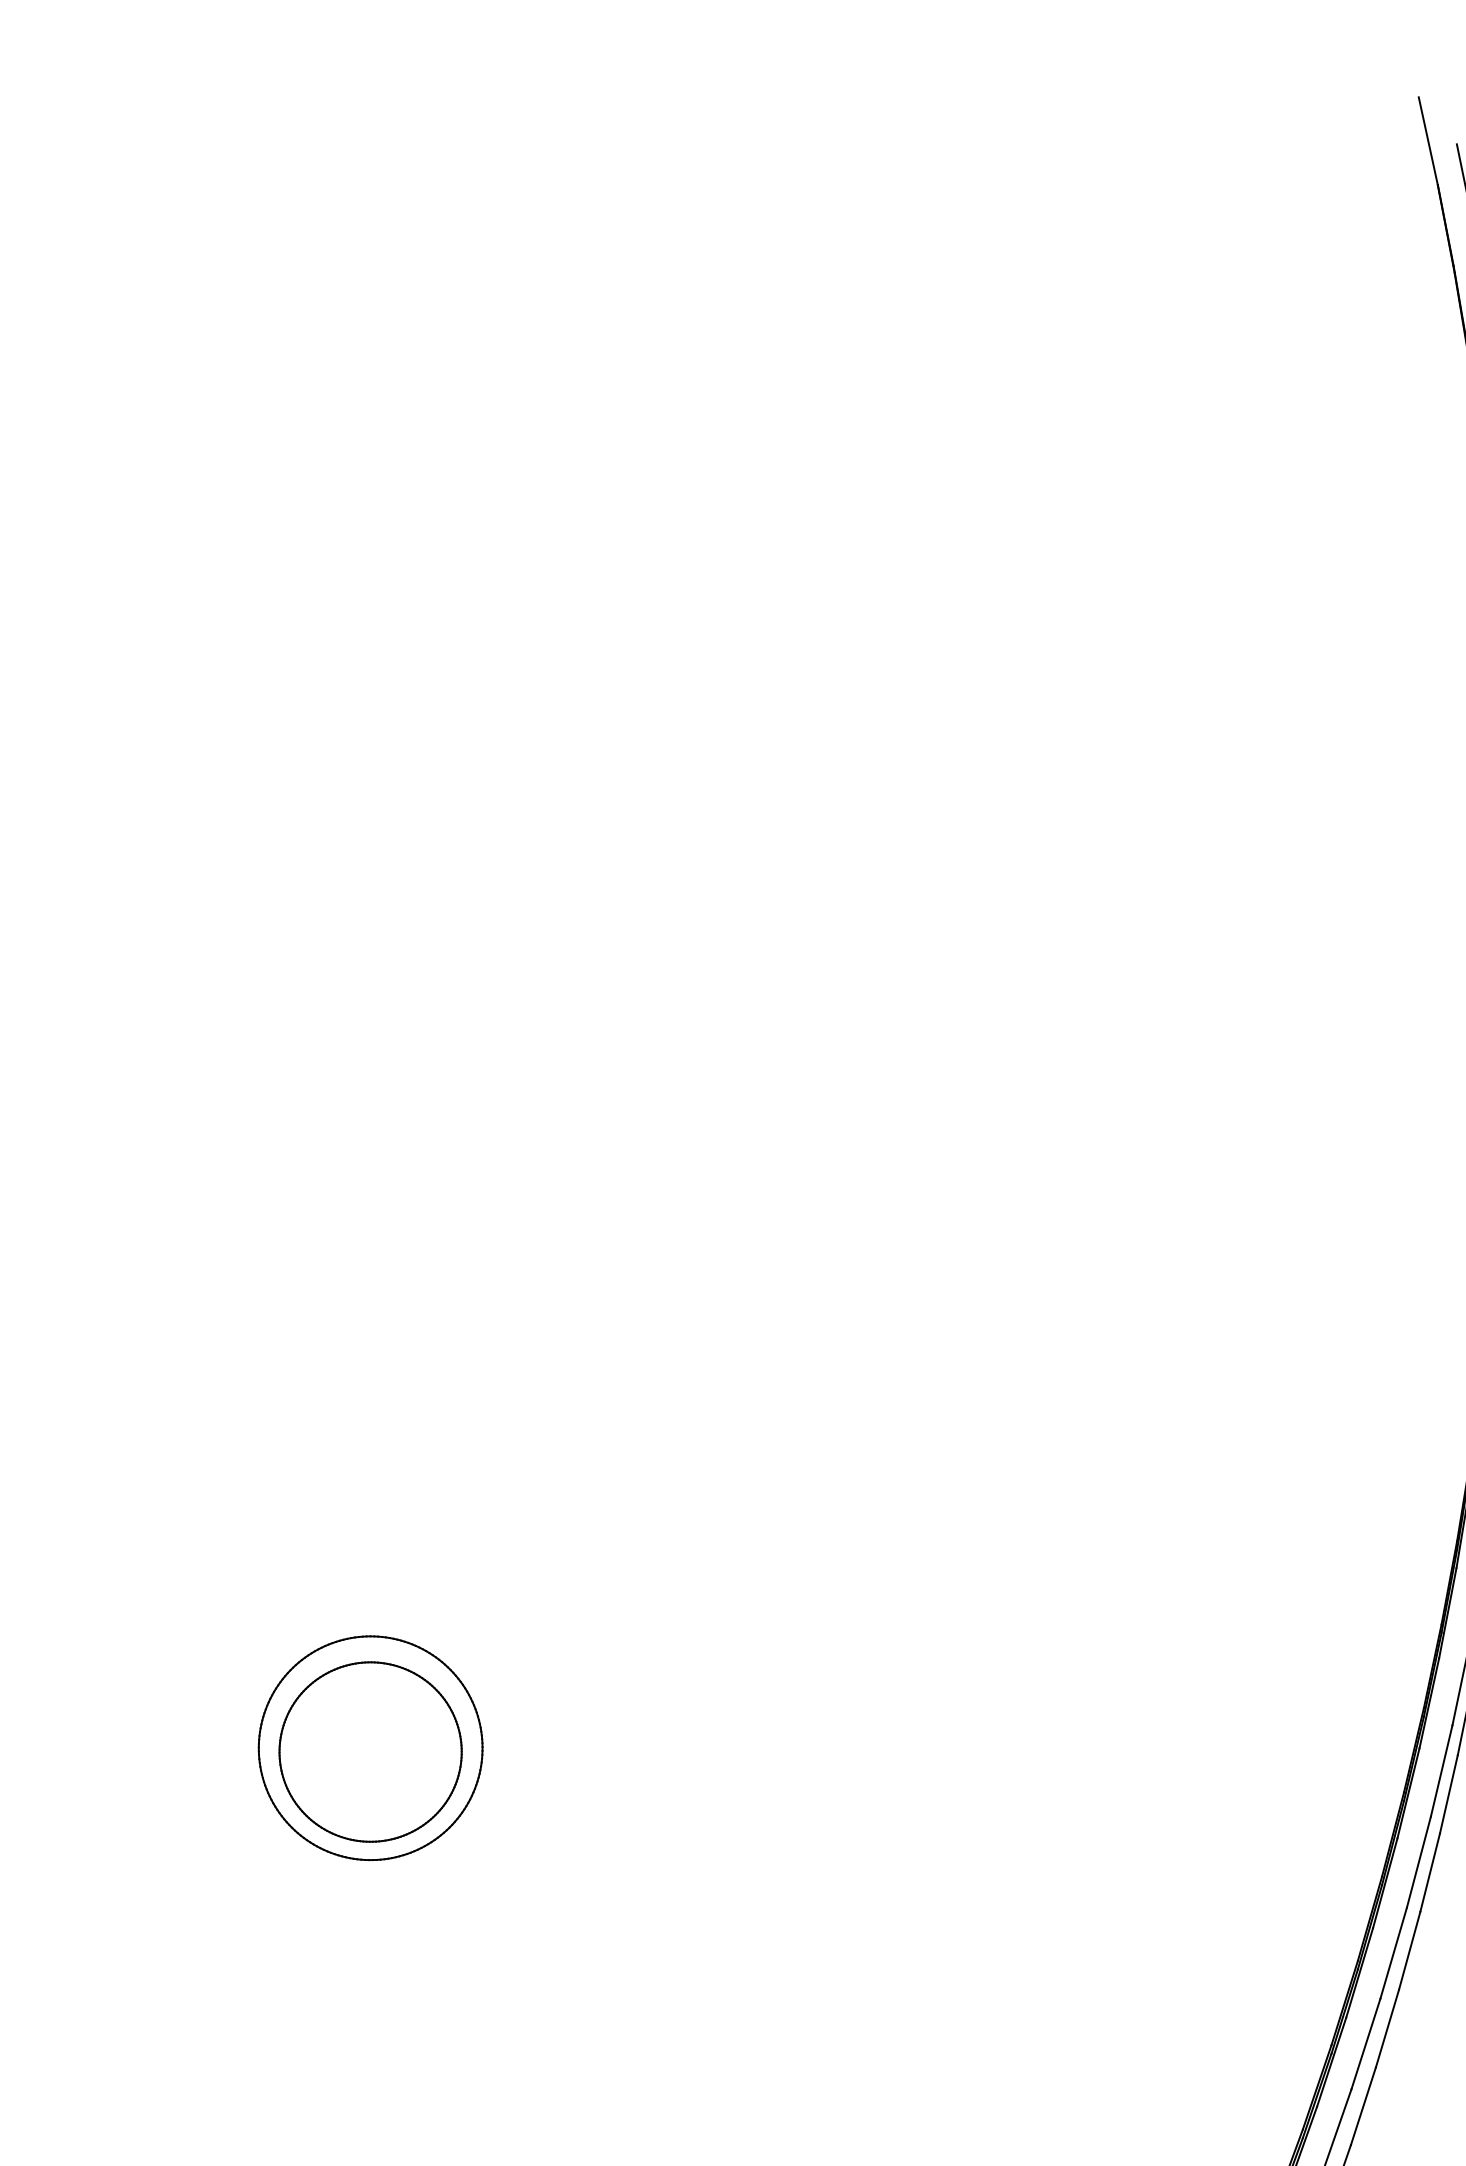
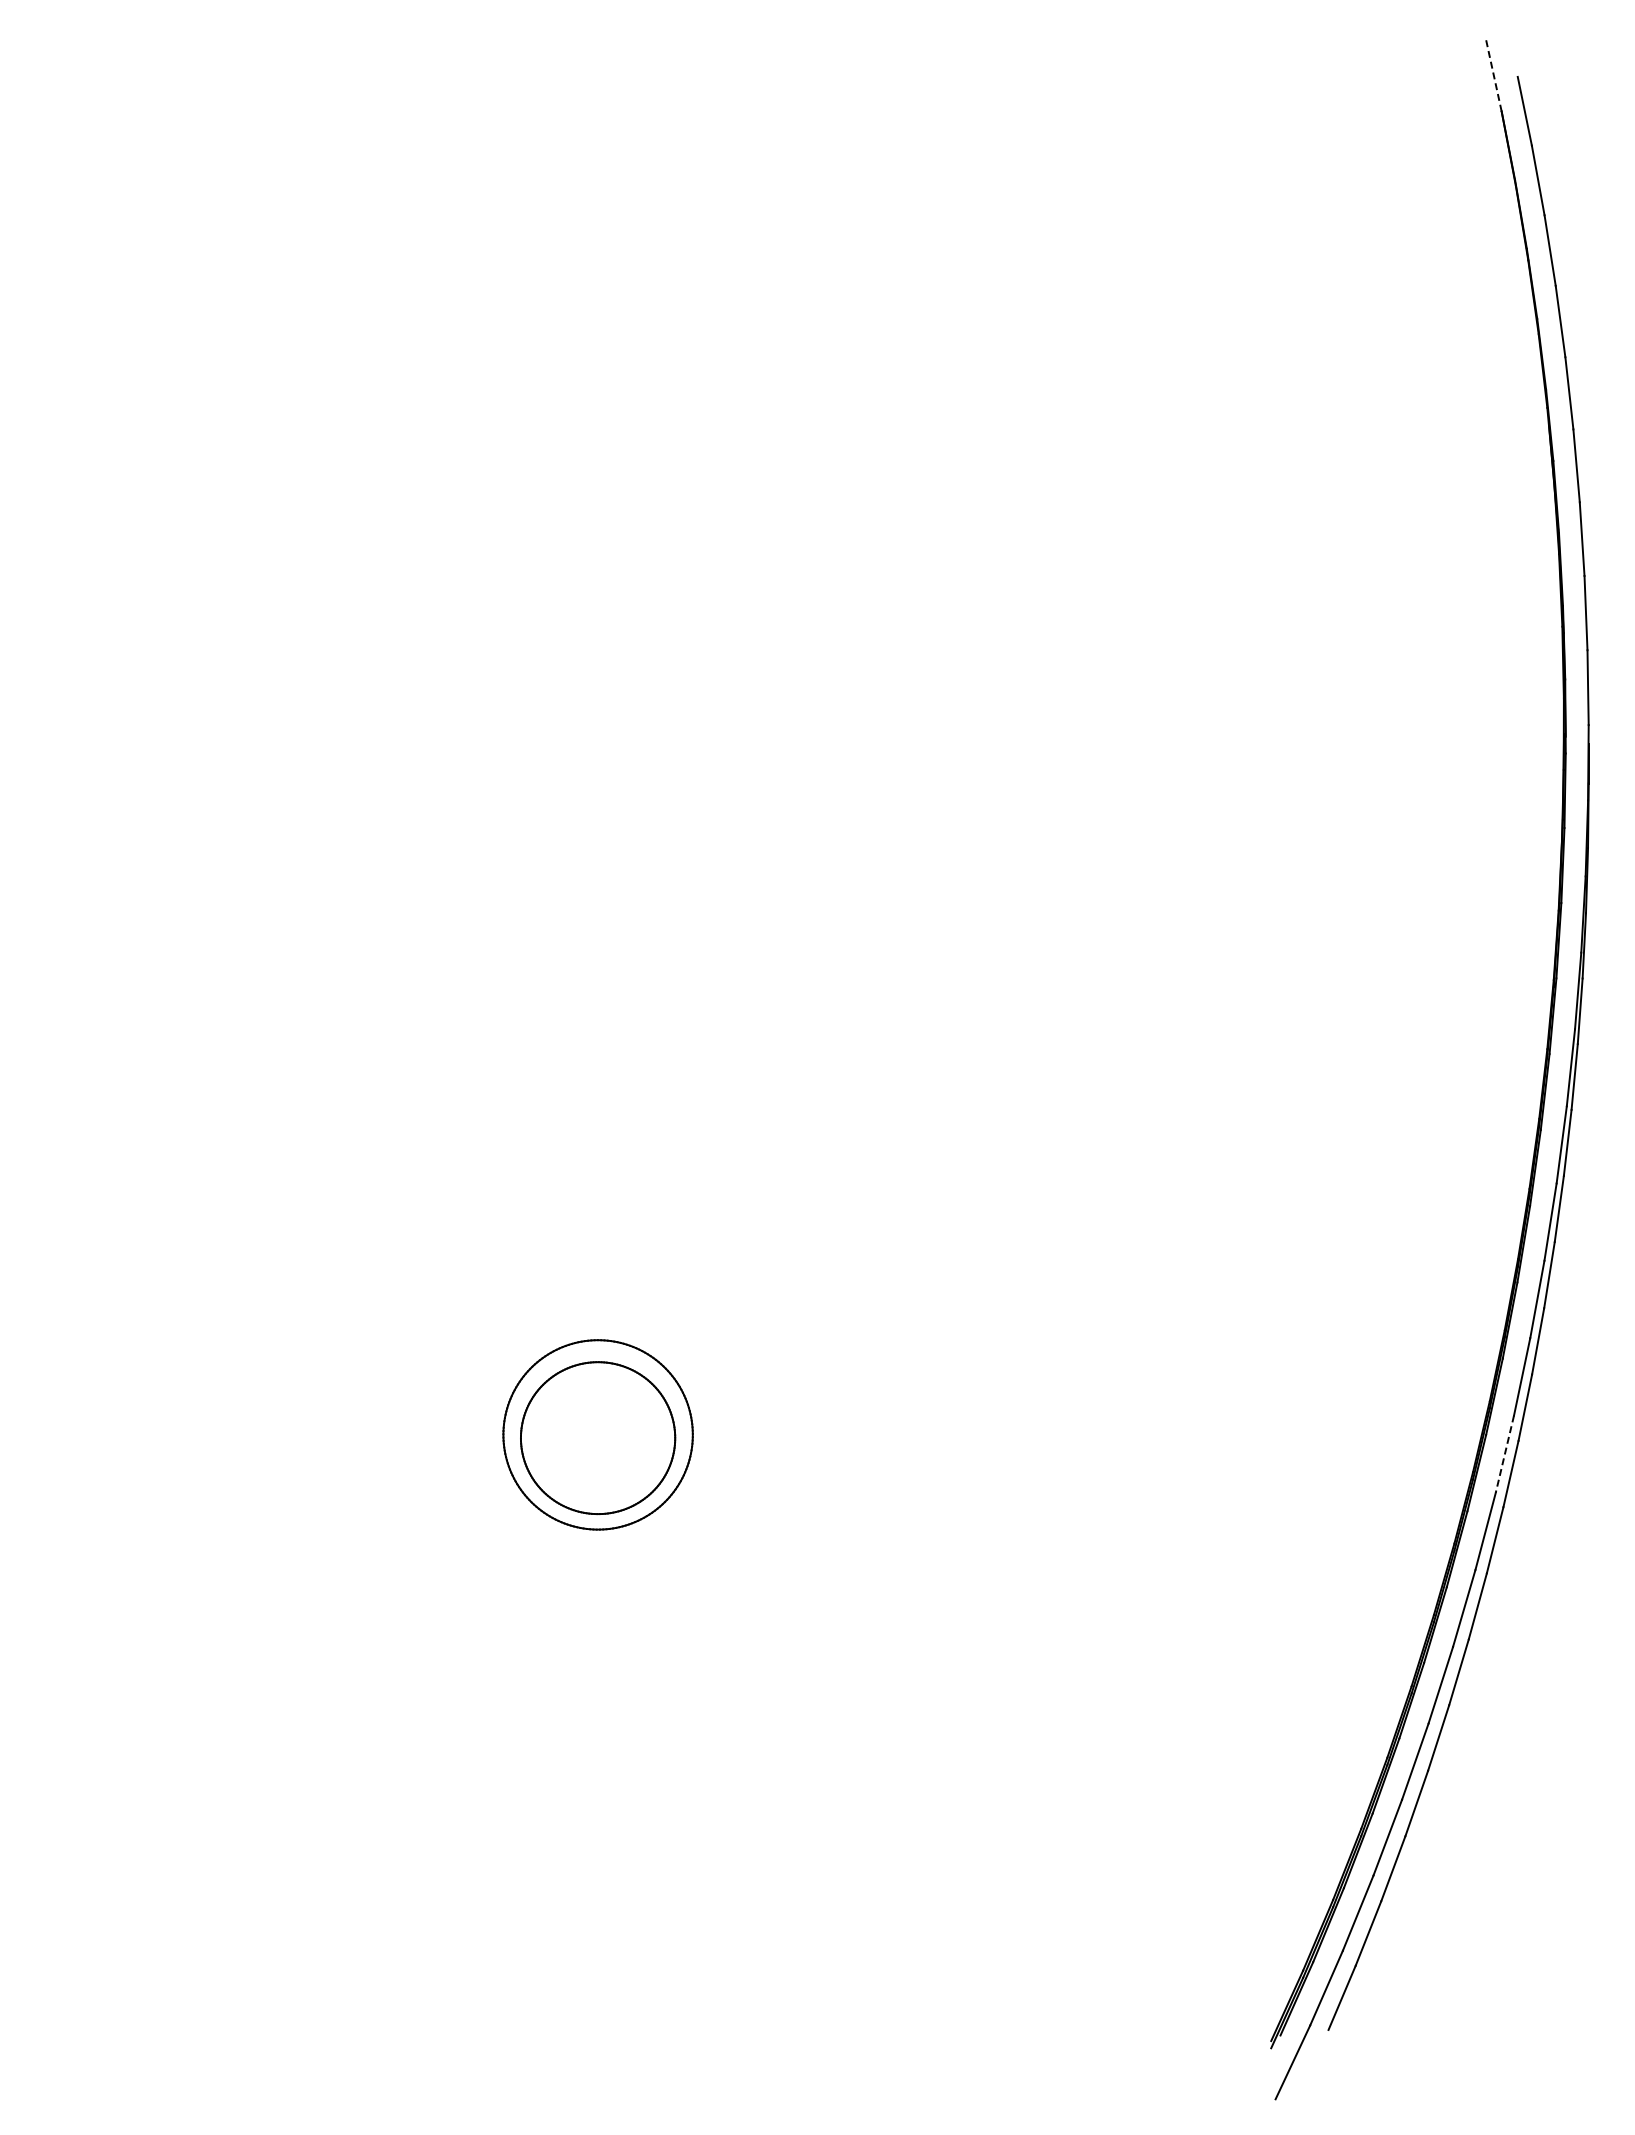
line: (1428, 140) -> (1493, 73), solid -> dashed
line: (1441, 1771) -> (1504, 1454), solid -> dashed

